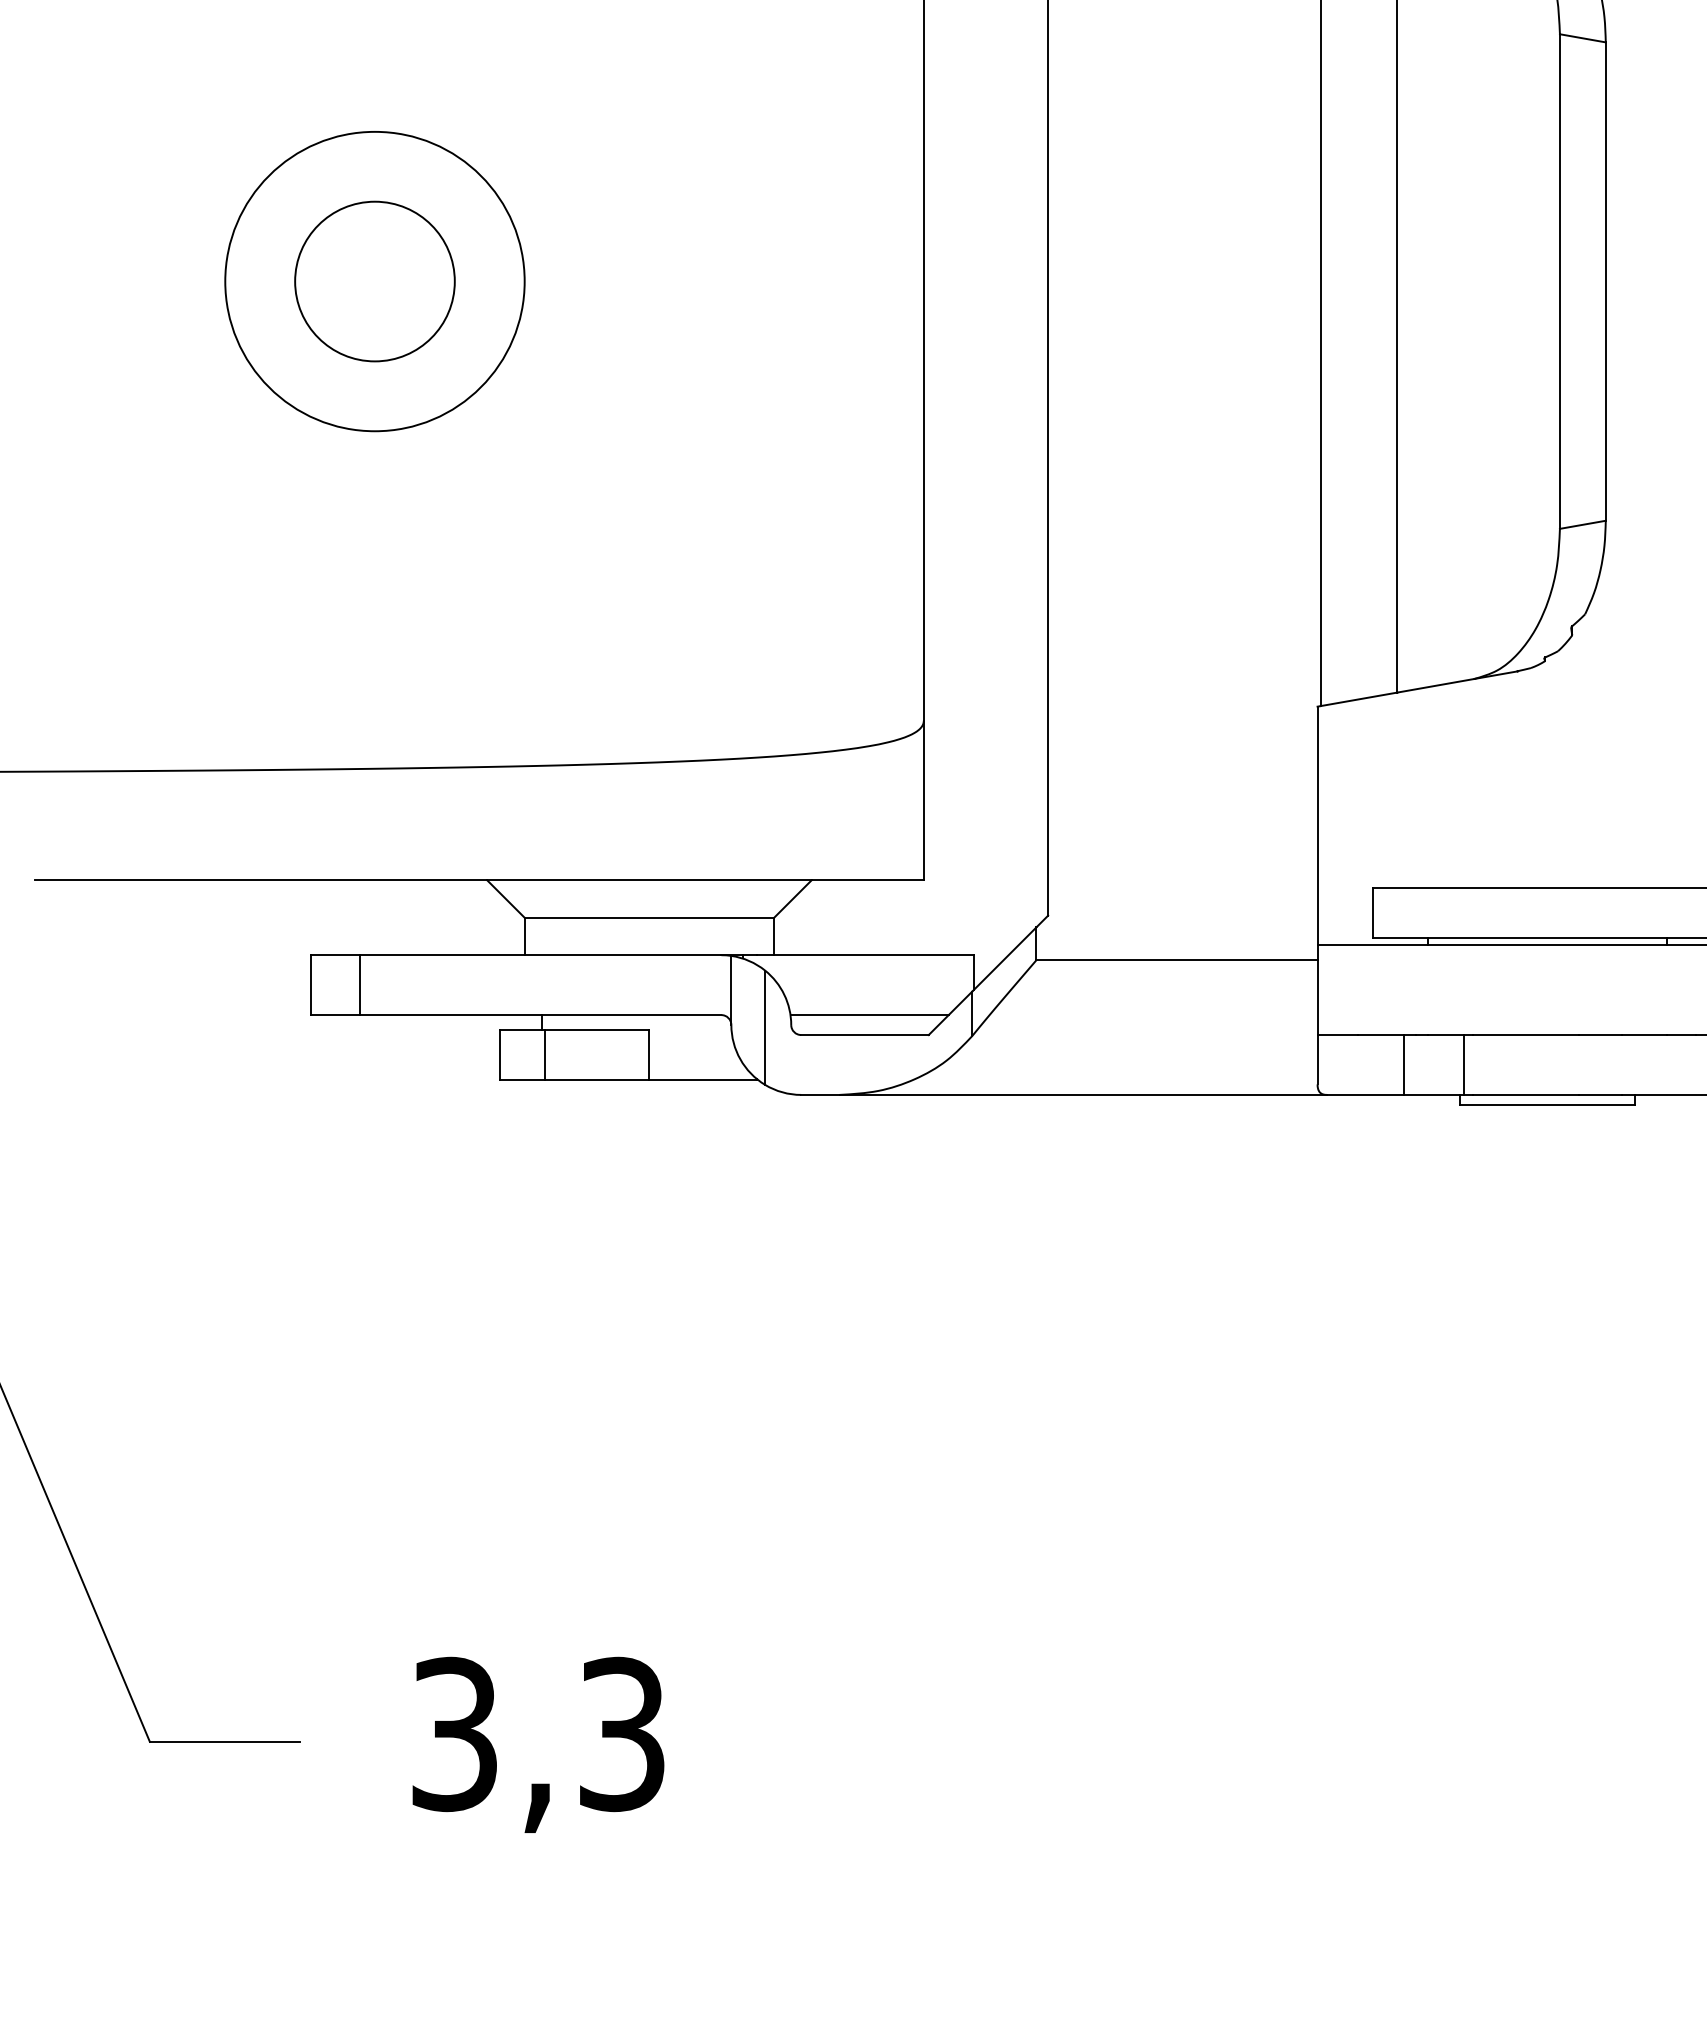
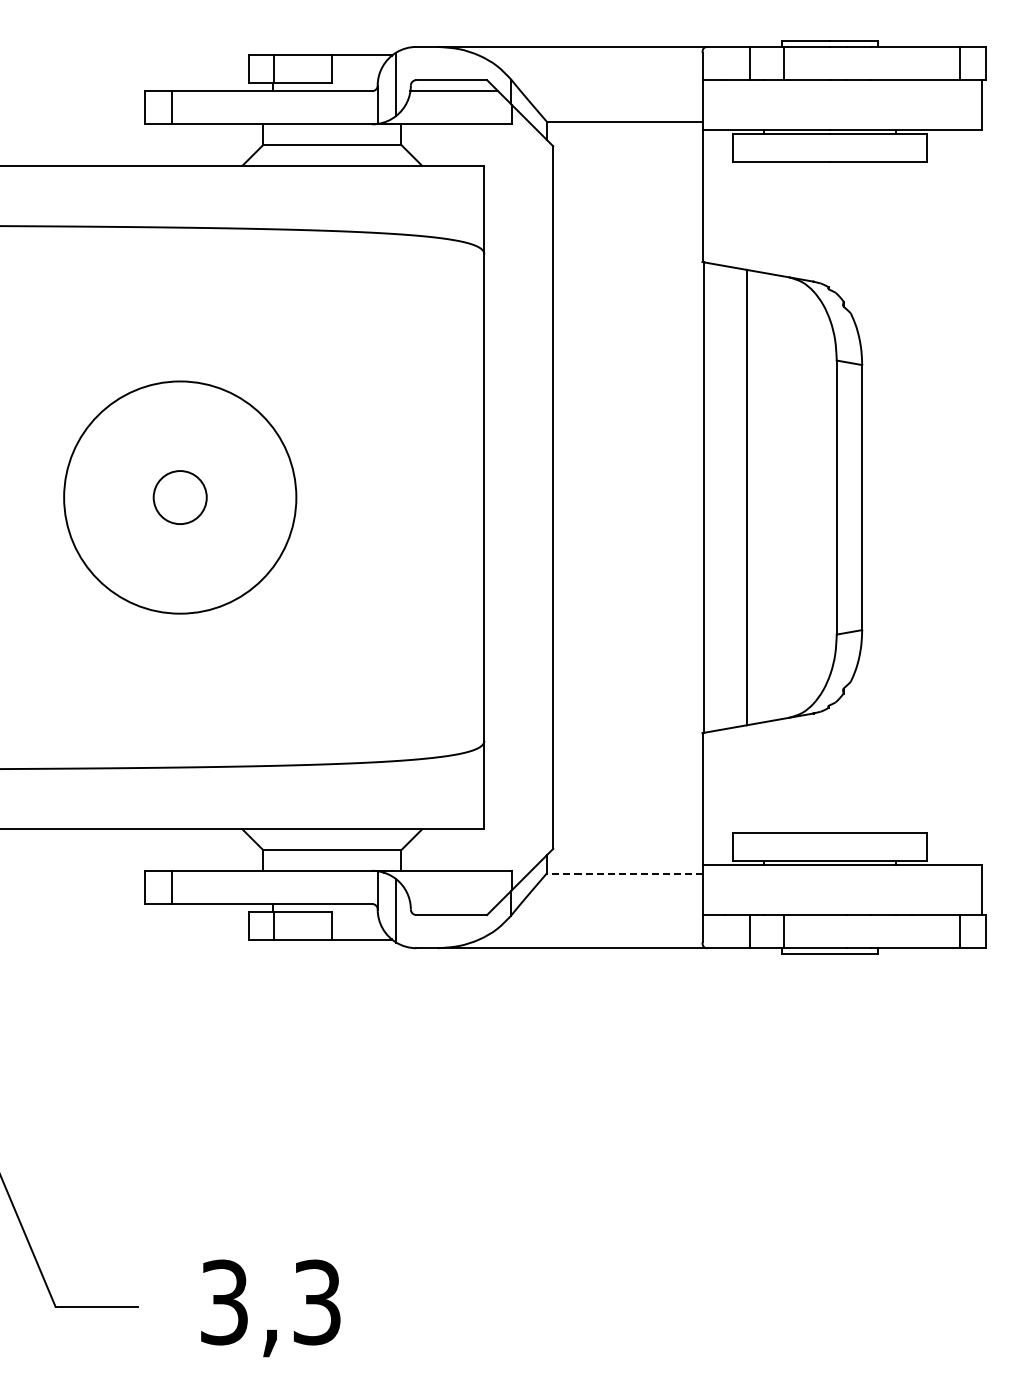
circle: (375, 281) -> (180, 497), size x0.6
circle: (375, 281) -> (180, 497), size x1.4
line: (1176, 960) -> (624, 873), solid -> dashed
line: (869, 1014) -> (454, 903), removed

